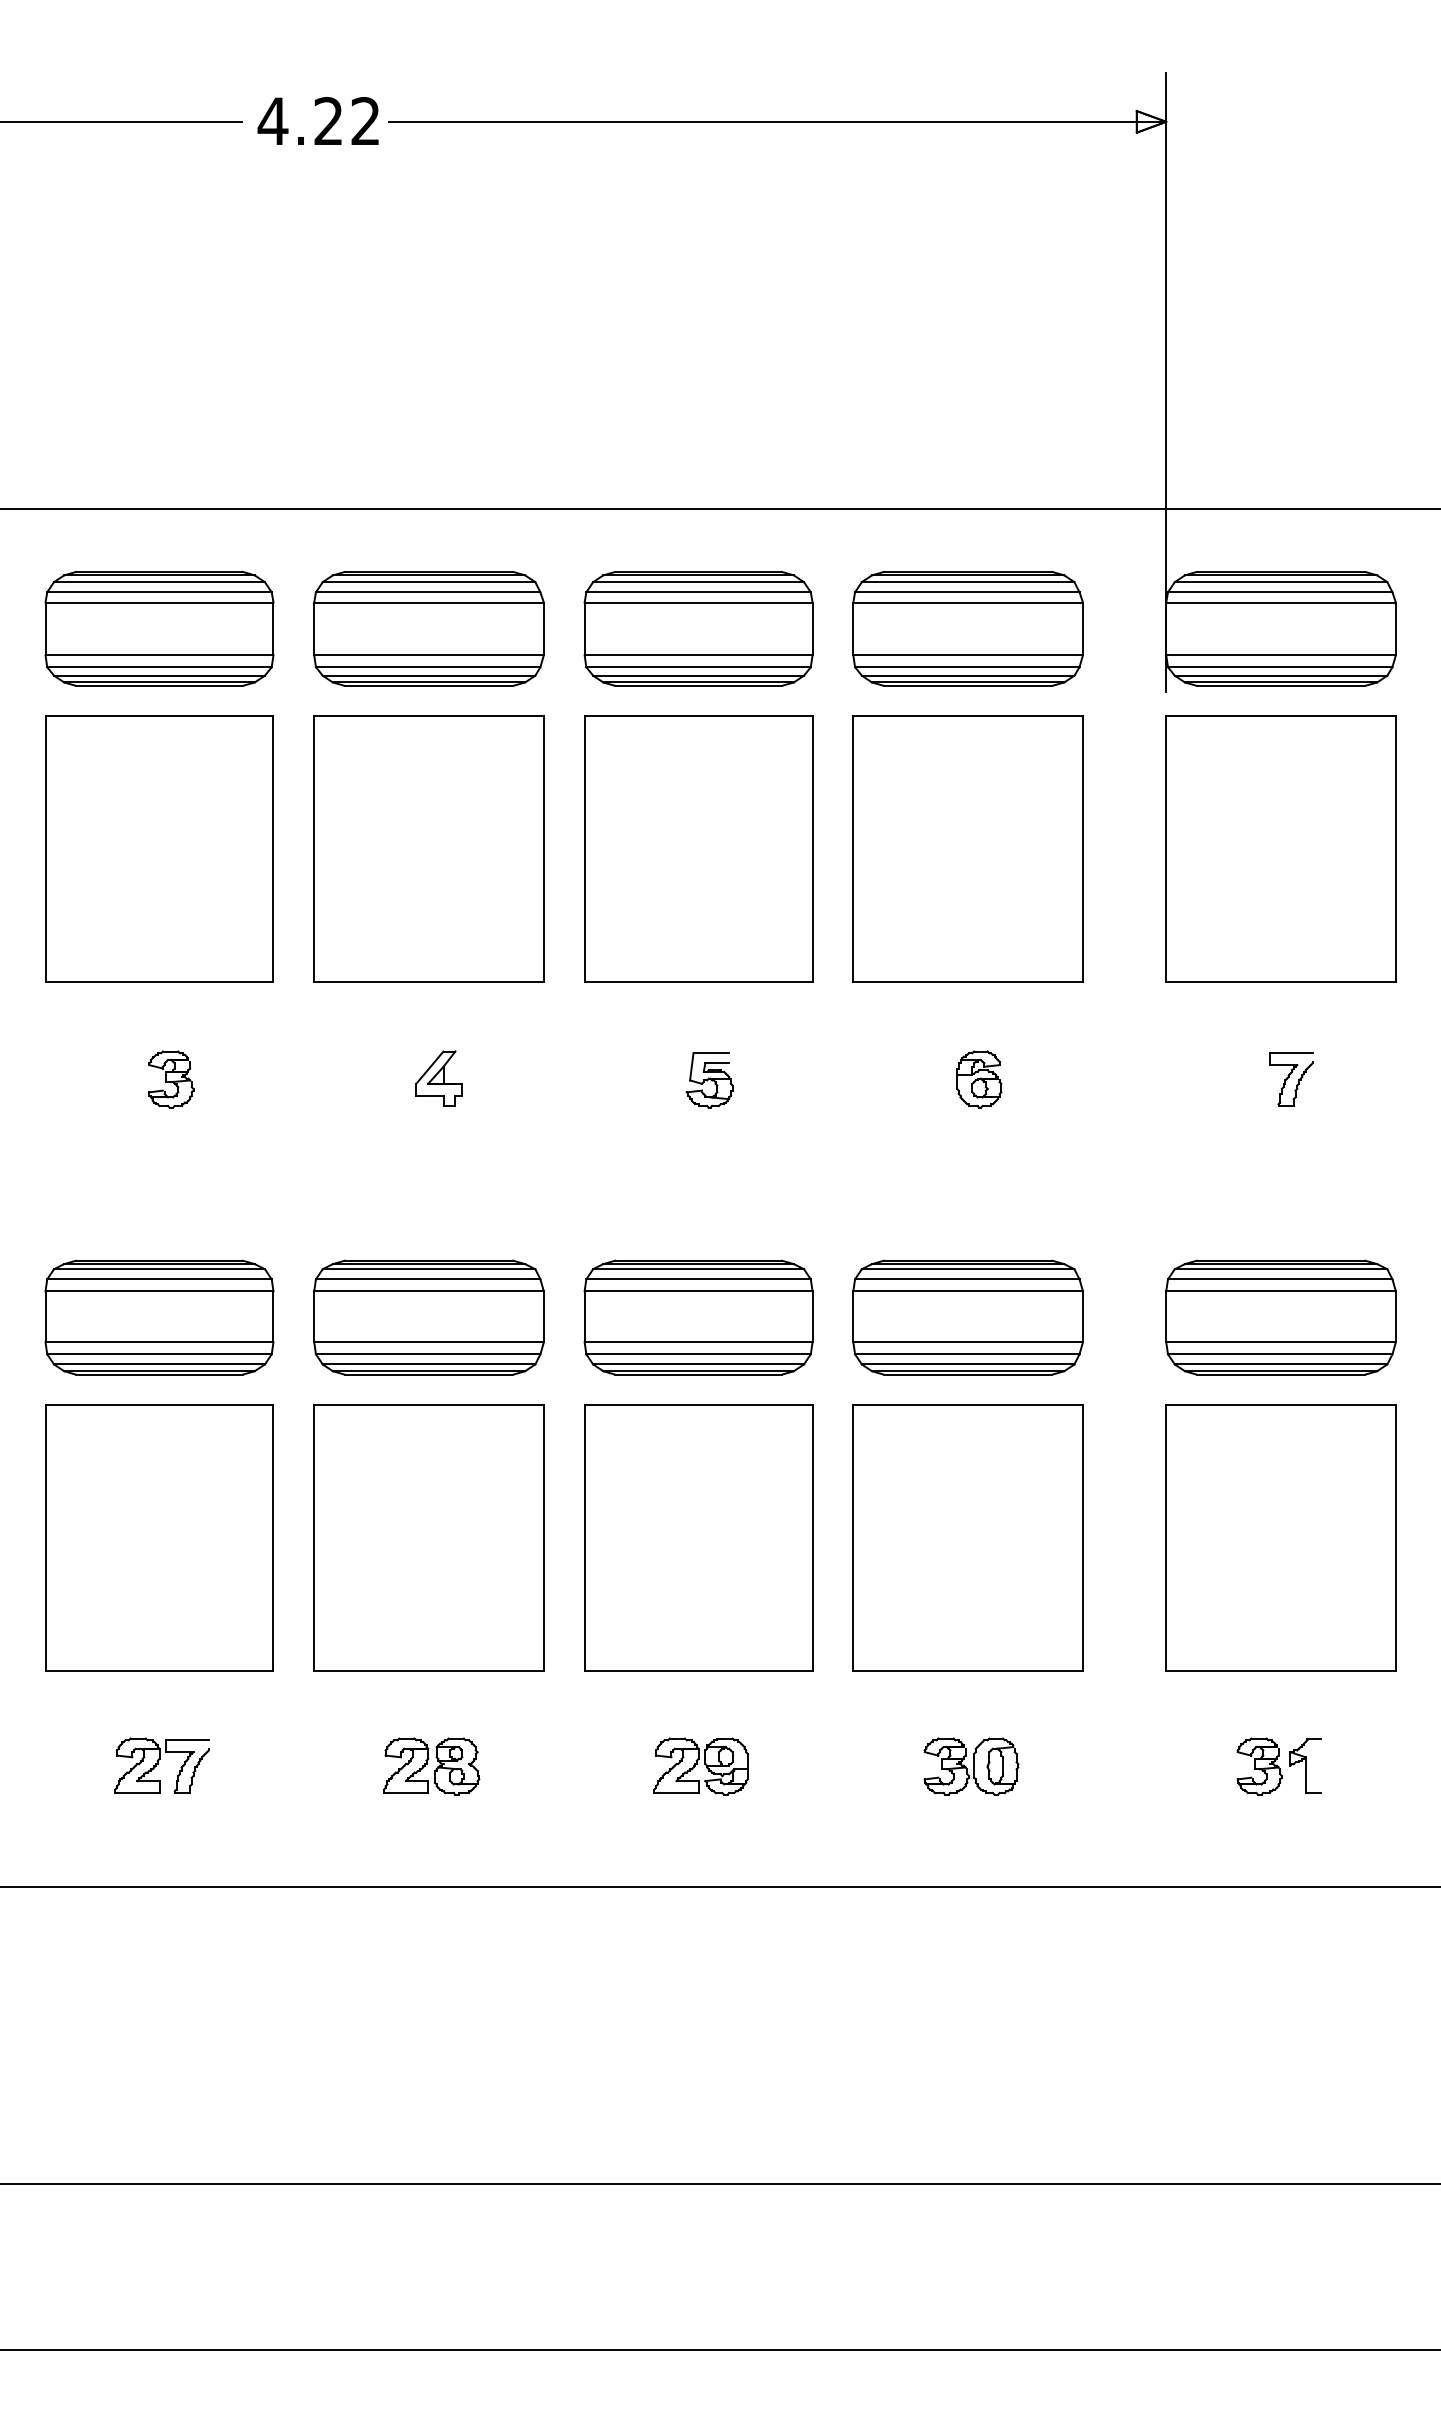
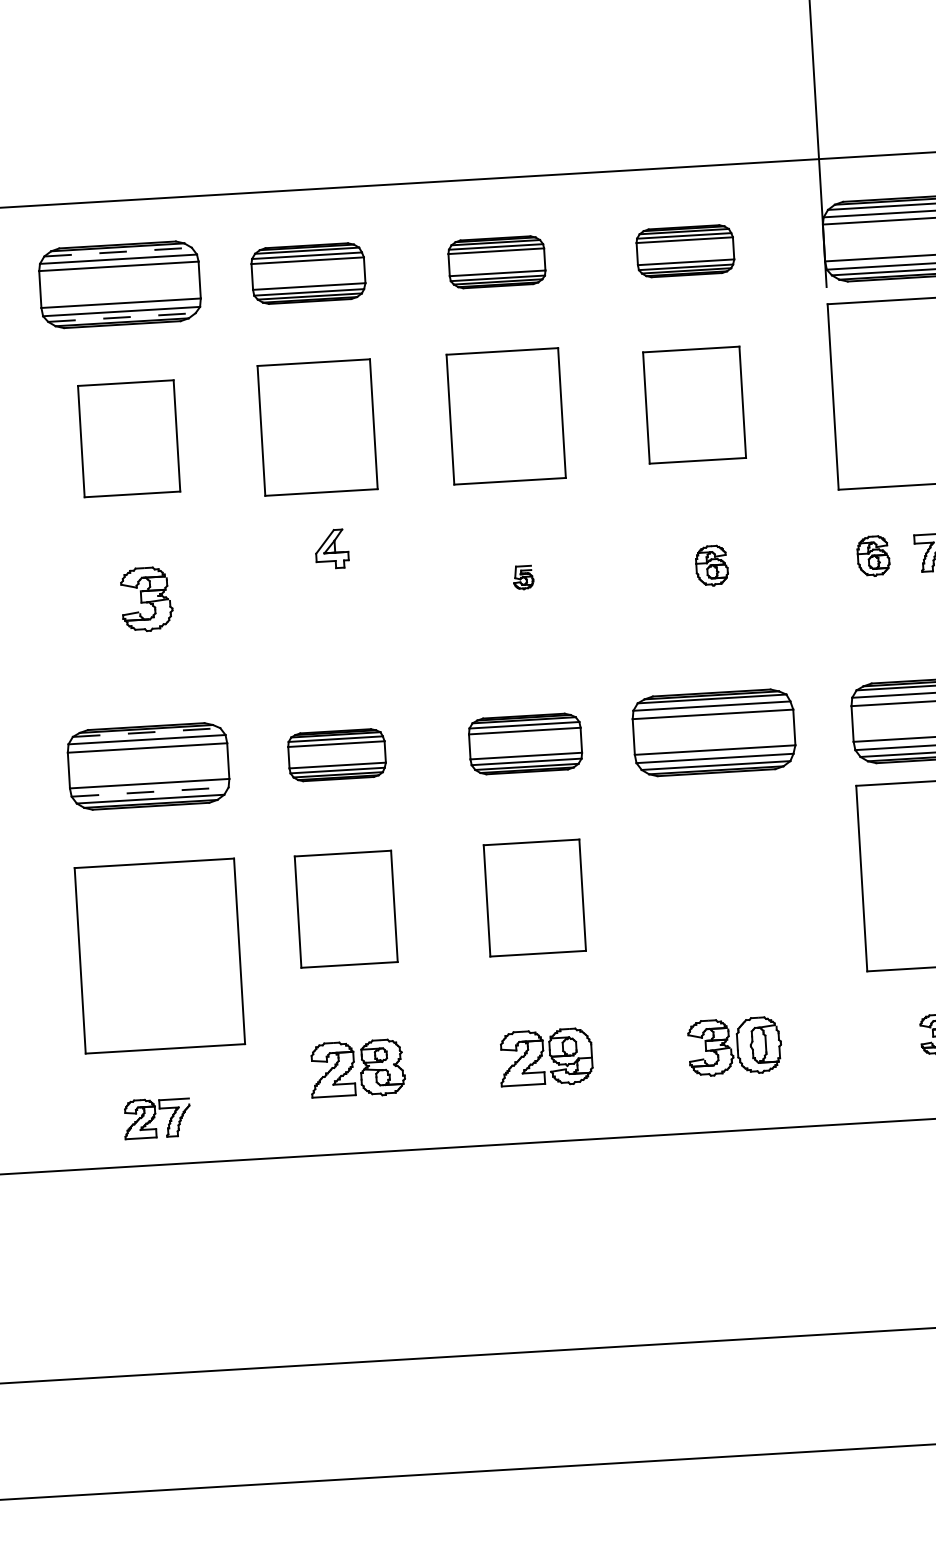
line: (160, 582) -> (118, 252), solid -> dashed
part: (428, 628) -> (308, 273), size x0.7
part: (698, 628) -> (496, 262), size x0.6
part: (967, 628) -> (685, 250), size x0.6
line: (160, 675) -> (122, 317), solid -> dashed
part: (159, 848) -> (129, 438), size x0.6
part: (428, 848) -> (317, 427), size x0.7
part: (698, 848) -> (506, 415), size x0.7
part: (967, 848) -> (694, 404), size x0.6
part: (438, 1078) -> (331, 549), moved
part: (171, 1079) -> (147, 599), size x1.6
part: (1210, 1079) -> (873, 556), added
part: (709, 1080) -> (523, 577), size x0.6
line: (160, 1269) -> (147, 732), solid -> dashed
part: (428, 1317) -> (336, 755), size x0.6
part: (698, 1317) -> (525, 743), size x0.7
line: (160, 1354) -> (150, 792), solid -> dashed
part: (159, 1537) -> (159, 955), moved
part: (428, 1537) -> (345, 908), size x0.6
part: (698, 1537) -> (534, 897), size x0.6
part: (967, 1537) -> (722, 886), removed
part: (161, 1765) -> (156, 1118), moved
part: (431, 1766) -> (357, 1068), size x1.4
part: (700, 1766) -> (545, 1057), size x1.4
part: (971, 1766) -> (735, 1046), size x1.4

